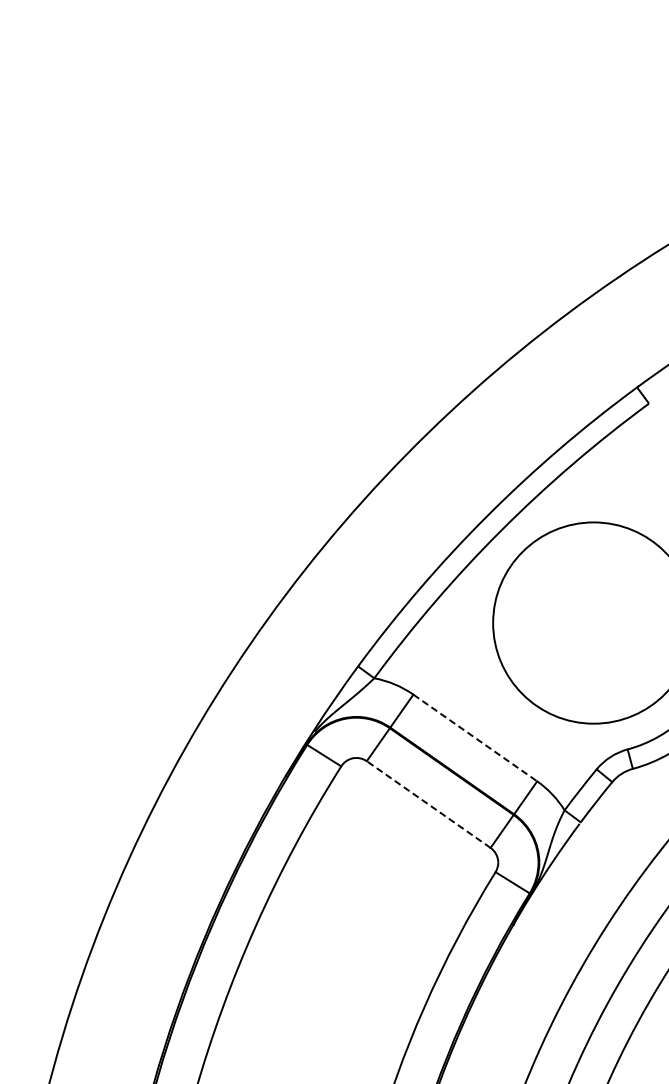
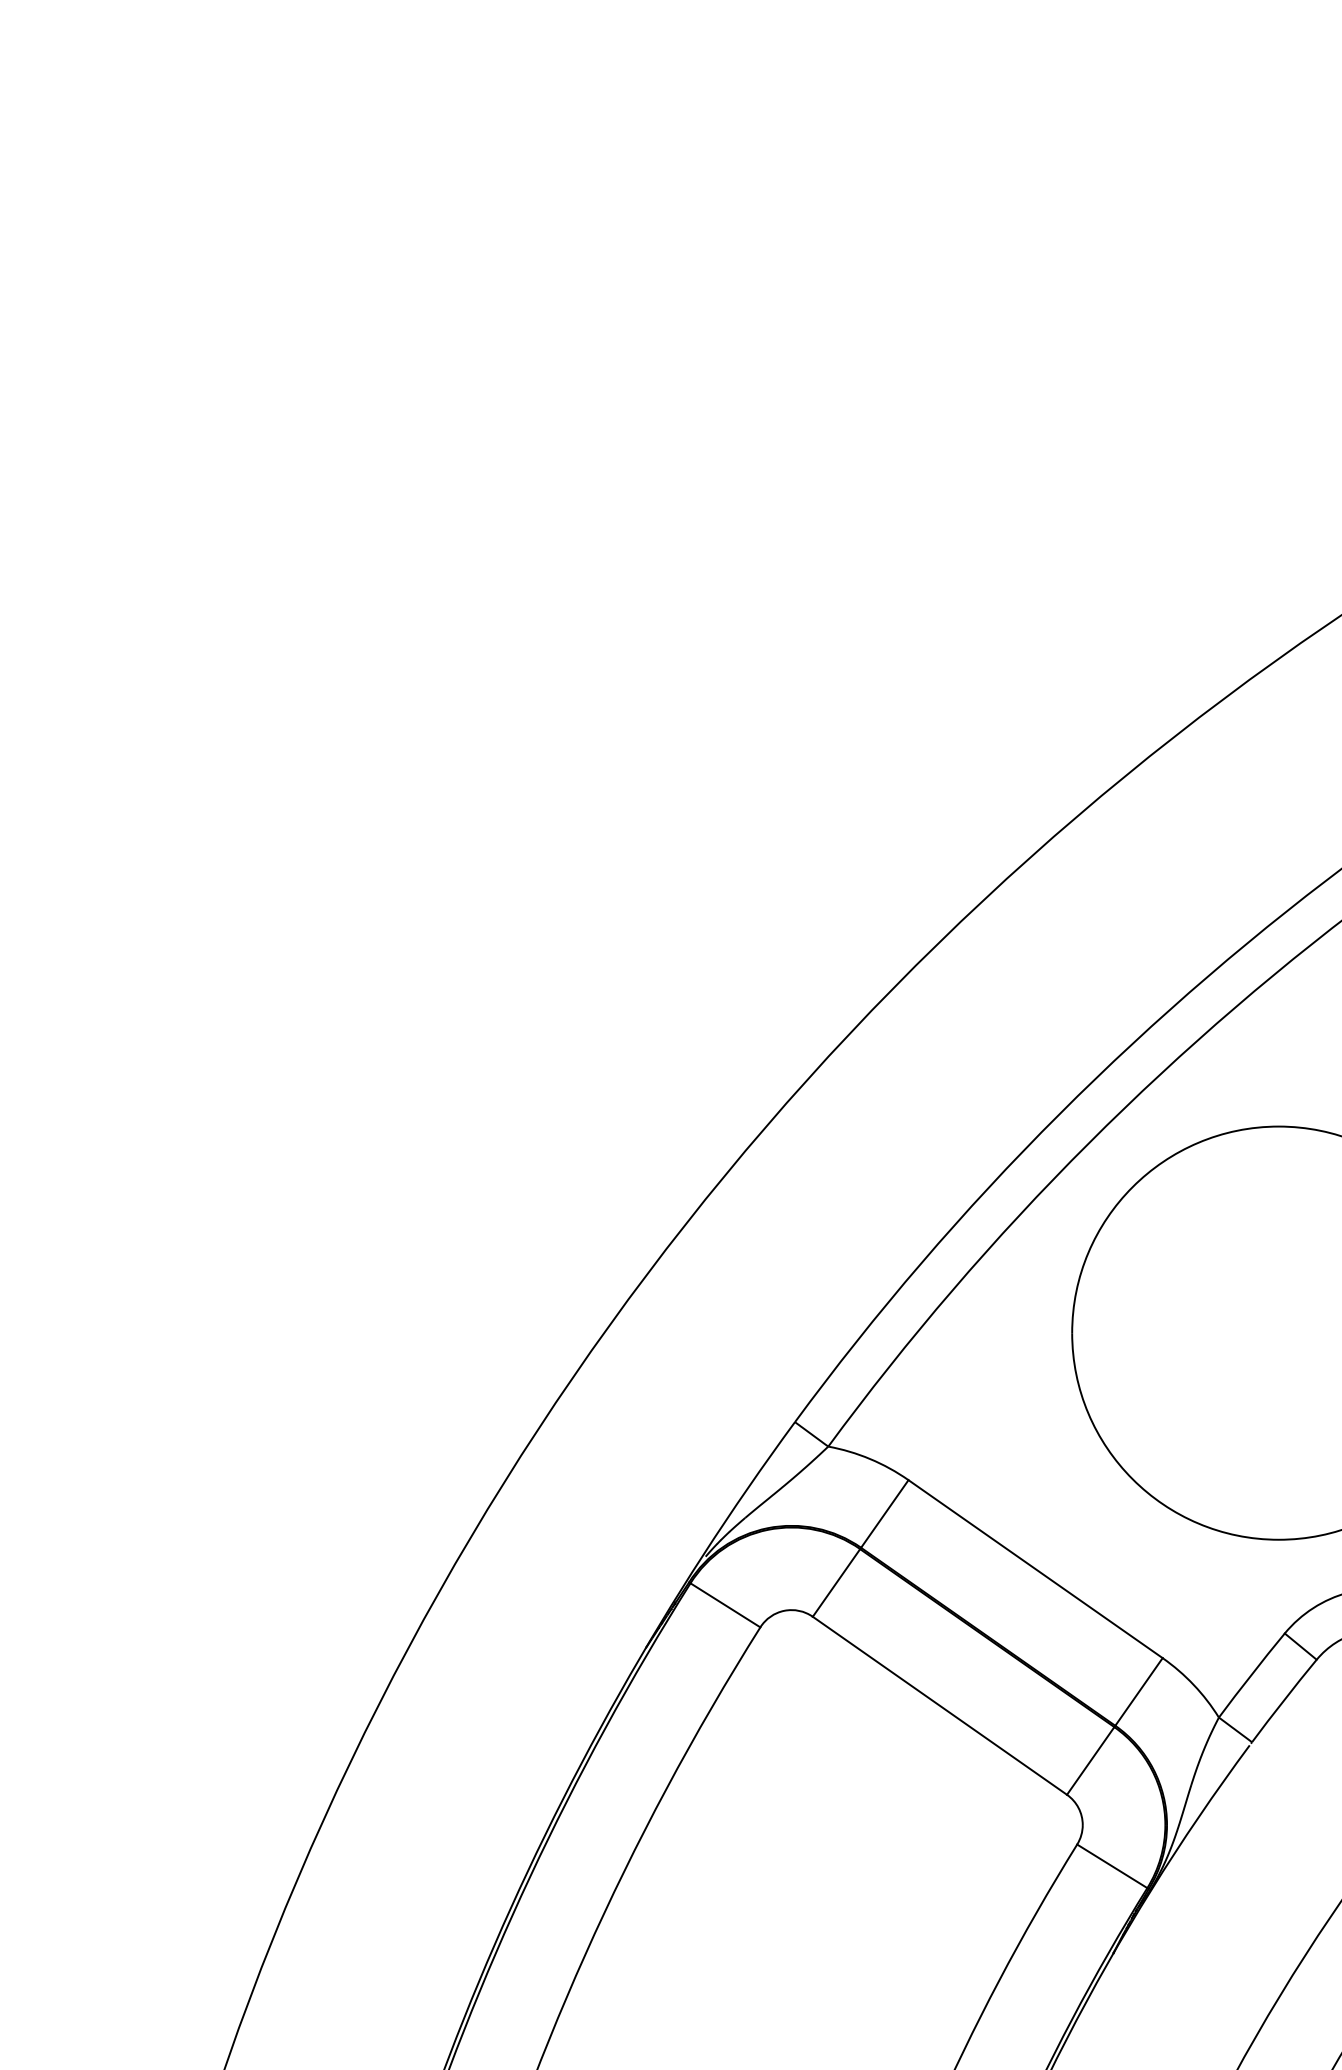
line: (475, 738) -> (1035, 1570), dashed -> solid
line: (428, 804) -> (939, 1705), dashed -> solid

